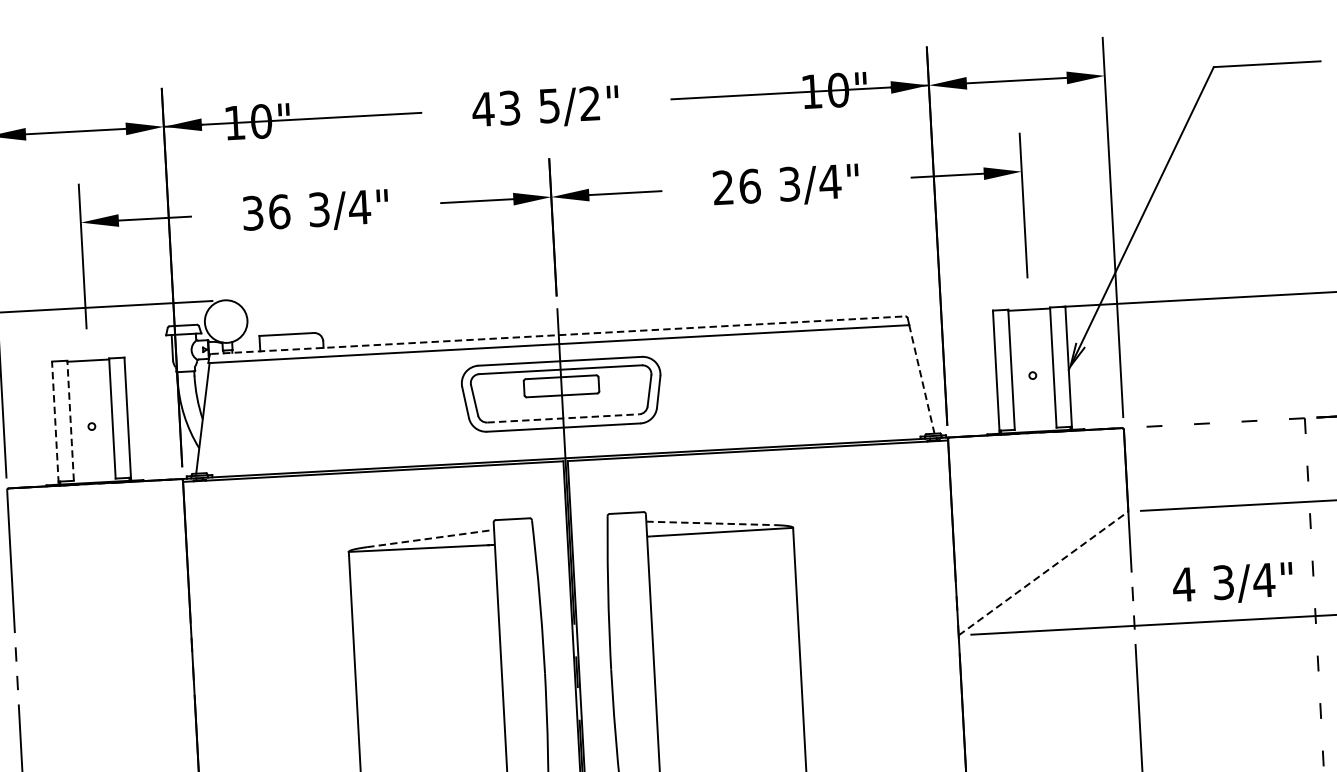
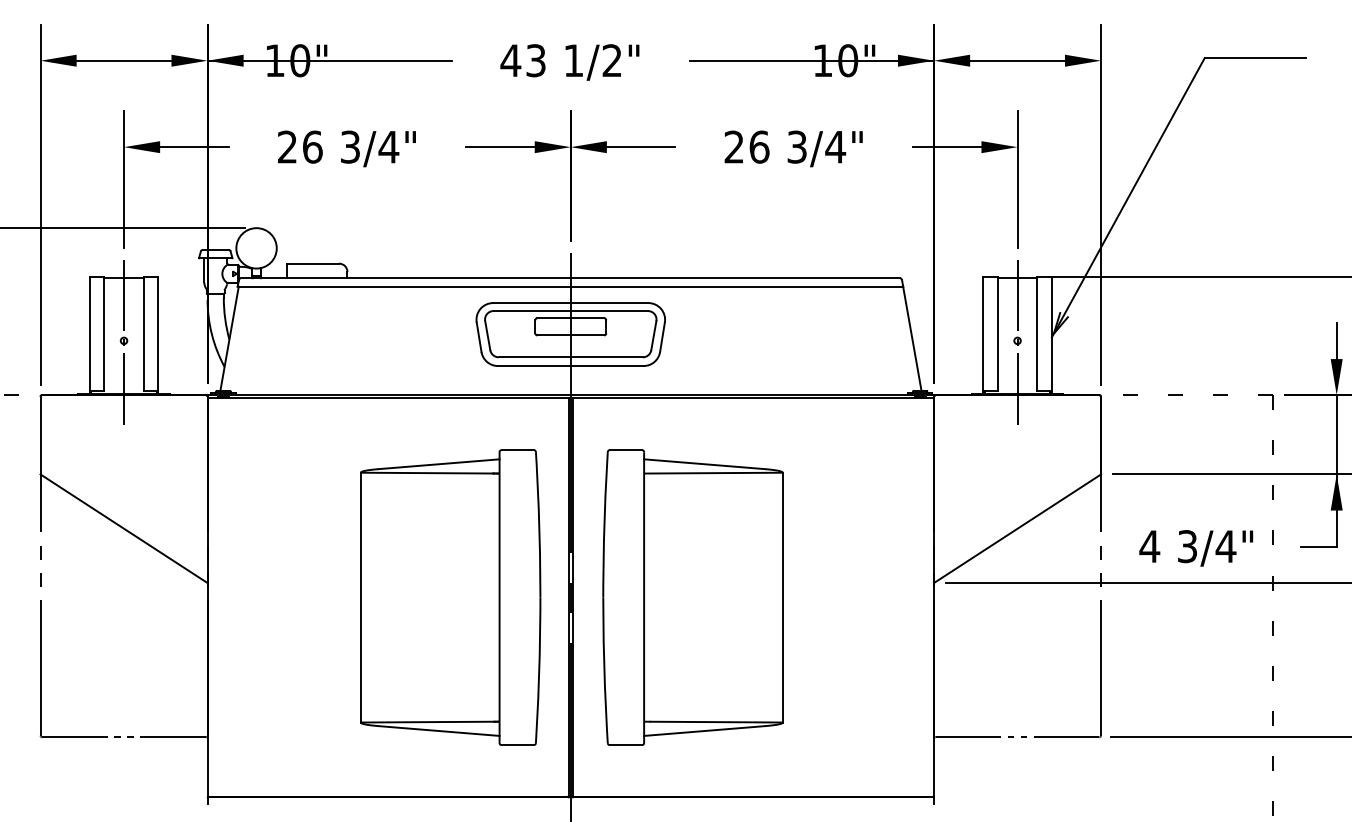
text: (549, 105) -> (573, 60), 5/2" -> 1/2"
text: (252, 213) -> (287, 147), 36 -> 26
line: (558, 335) -> (570, 278), dashed -> solid
line: (1032, 376) -> (1017, 341), added
line: (922, 379) -> (912, 338), dashed -> solid
line: (564, 418) -> (571, 357), dashed -> solid
line: (70, 419) -> (104, 333), dashed -> solid
line: (55, 422) -> (89, 335), dashed -> solid
line: (92, 427) -> (124, 341), added
line: (710, 523) -> (704, 464), dashed -> solid
line: (431, 538) -> (439, 464), dashed -> solid
line: (1043, 573) -> (1017, 528), dashed -> solid
line: (102, 624) -> (123, 528), added

